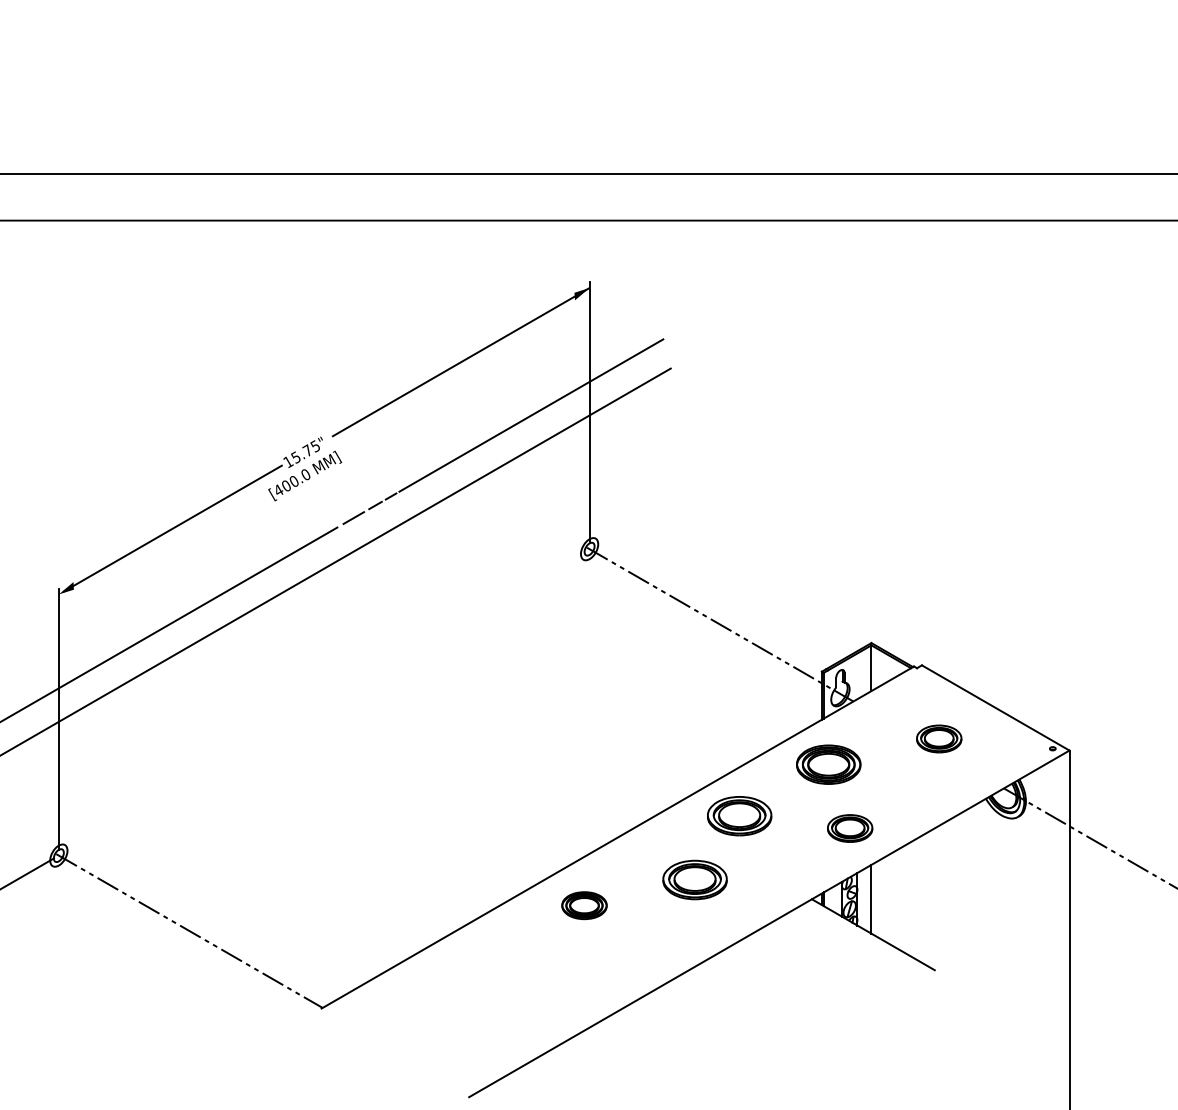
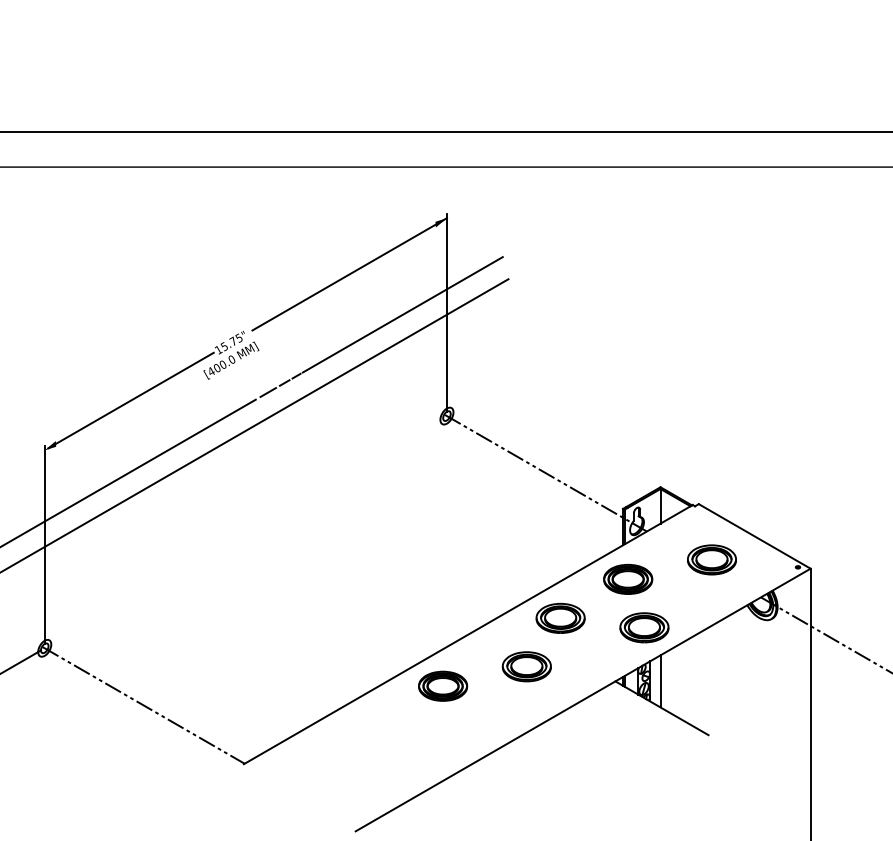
part: (938, 738) -> (711, 559), size x1.43
part: (849, 828) -> (643, 627), size x1.43
part: (584, 905) -> (443, 686), size x1.43

